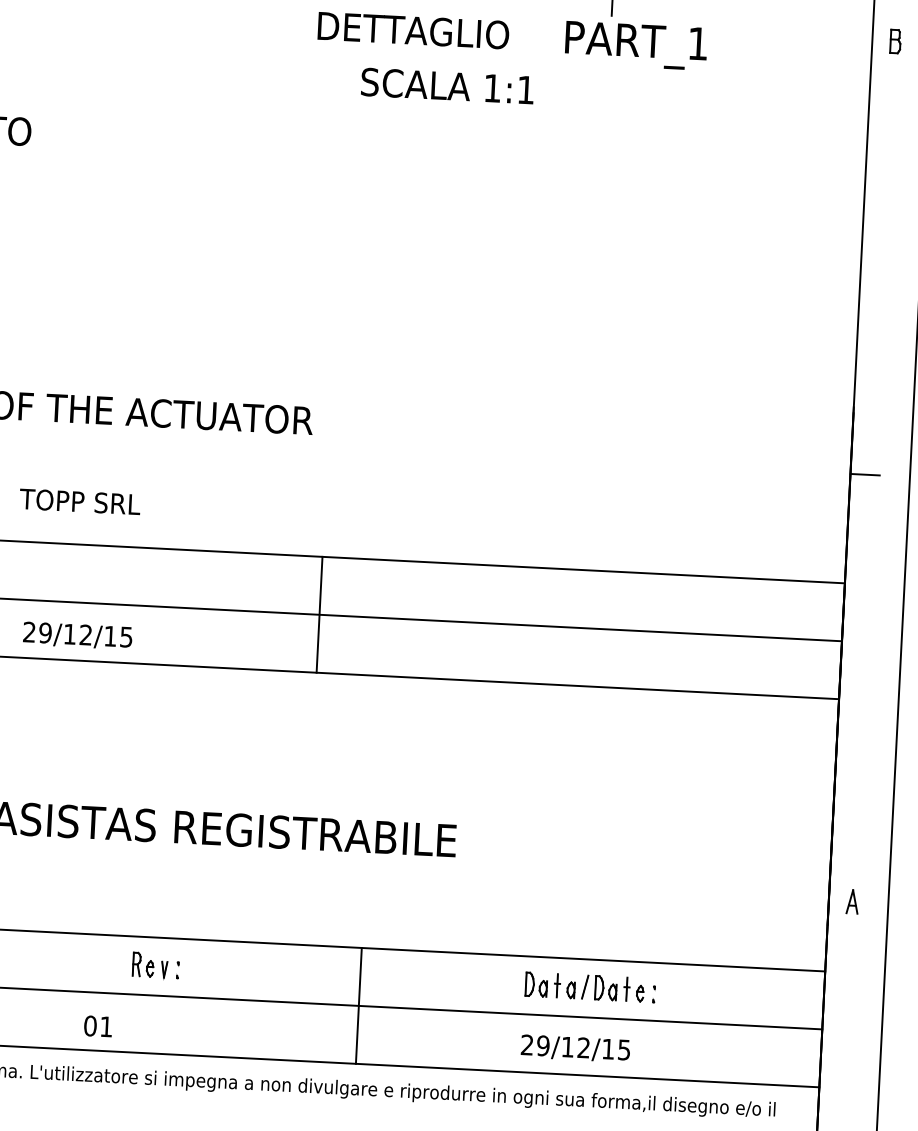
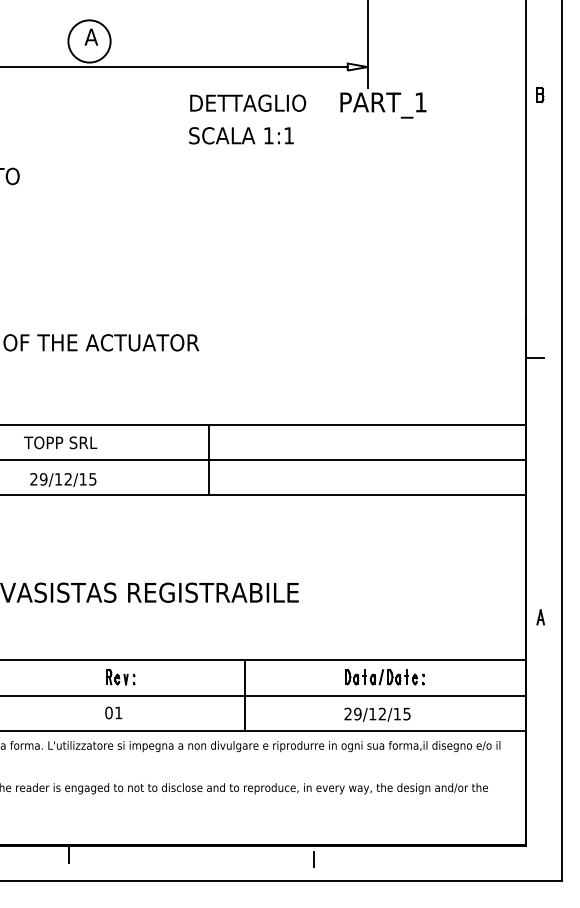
text: (447, 85) -> (241, 135), moved
text: (79, 501) -> (60, 442), moved
text: (97, 1025) -> (113, 712), moved

